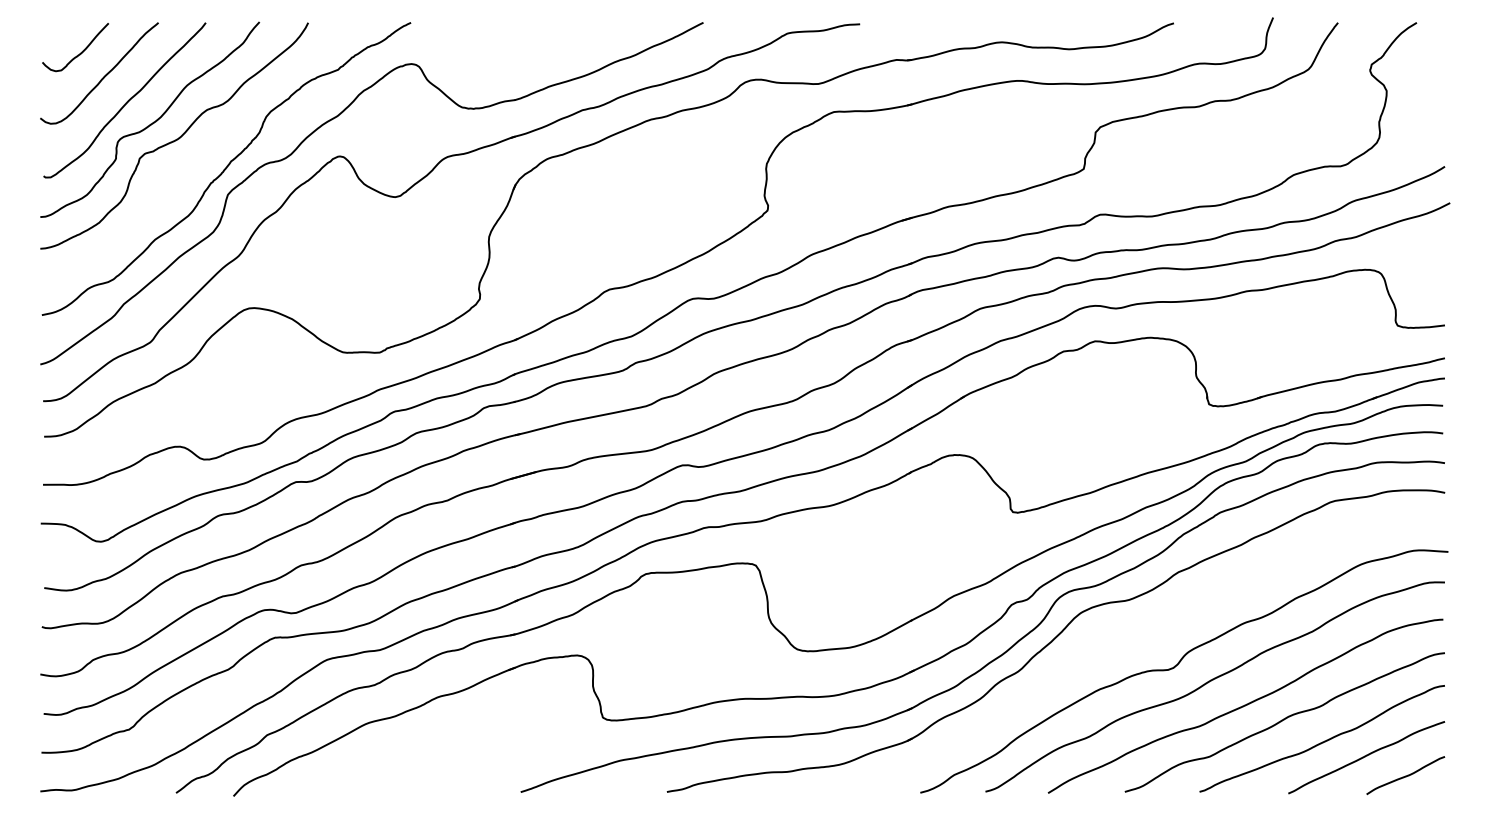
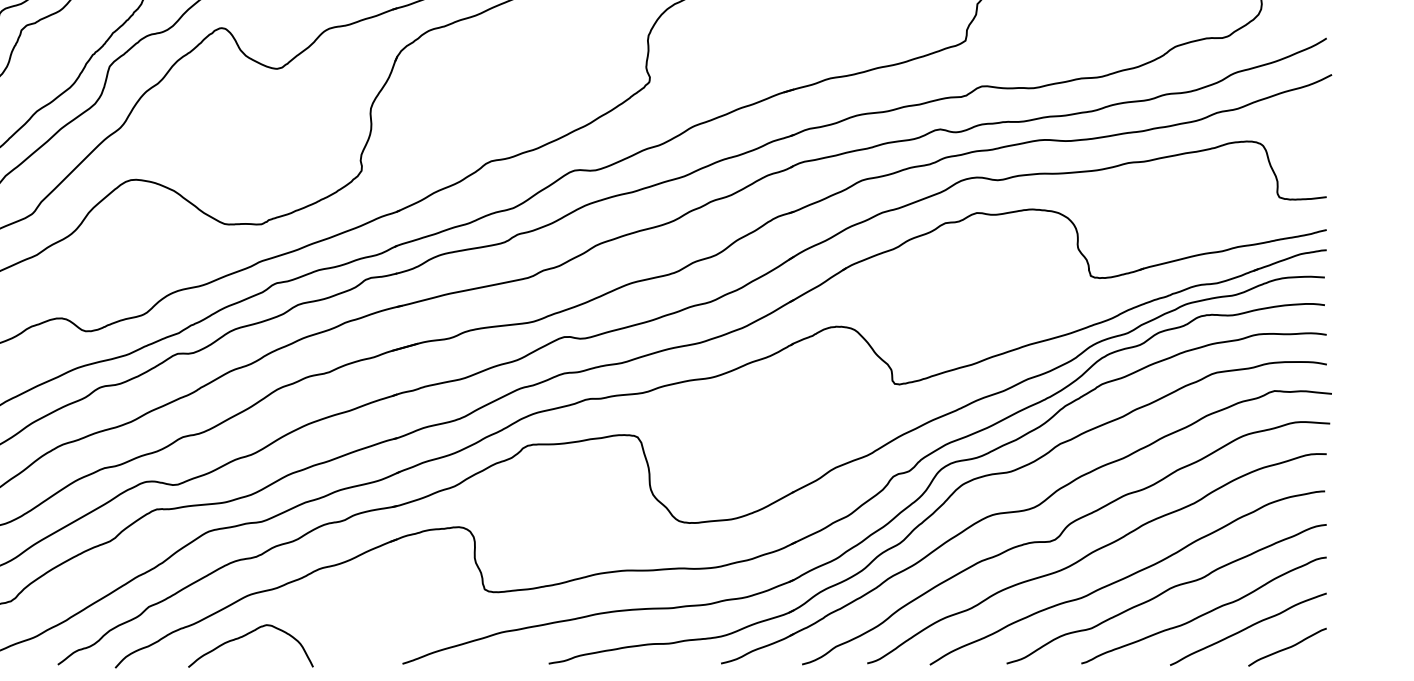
part: (1140, 640) -> (1022, 512), added
curve: (364, 764) -> (246, 636), added

